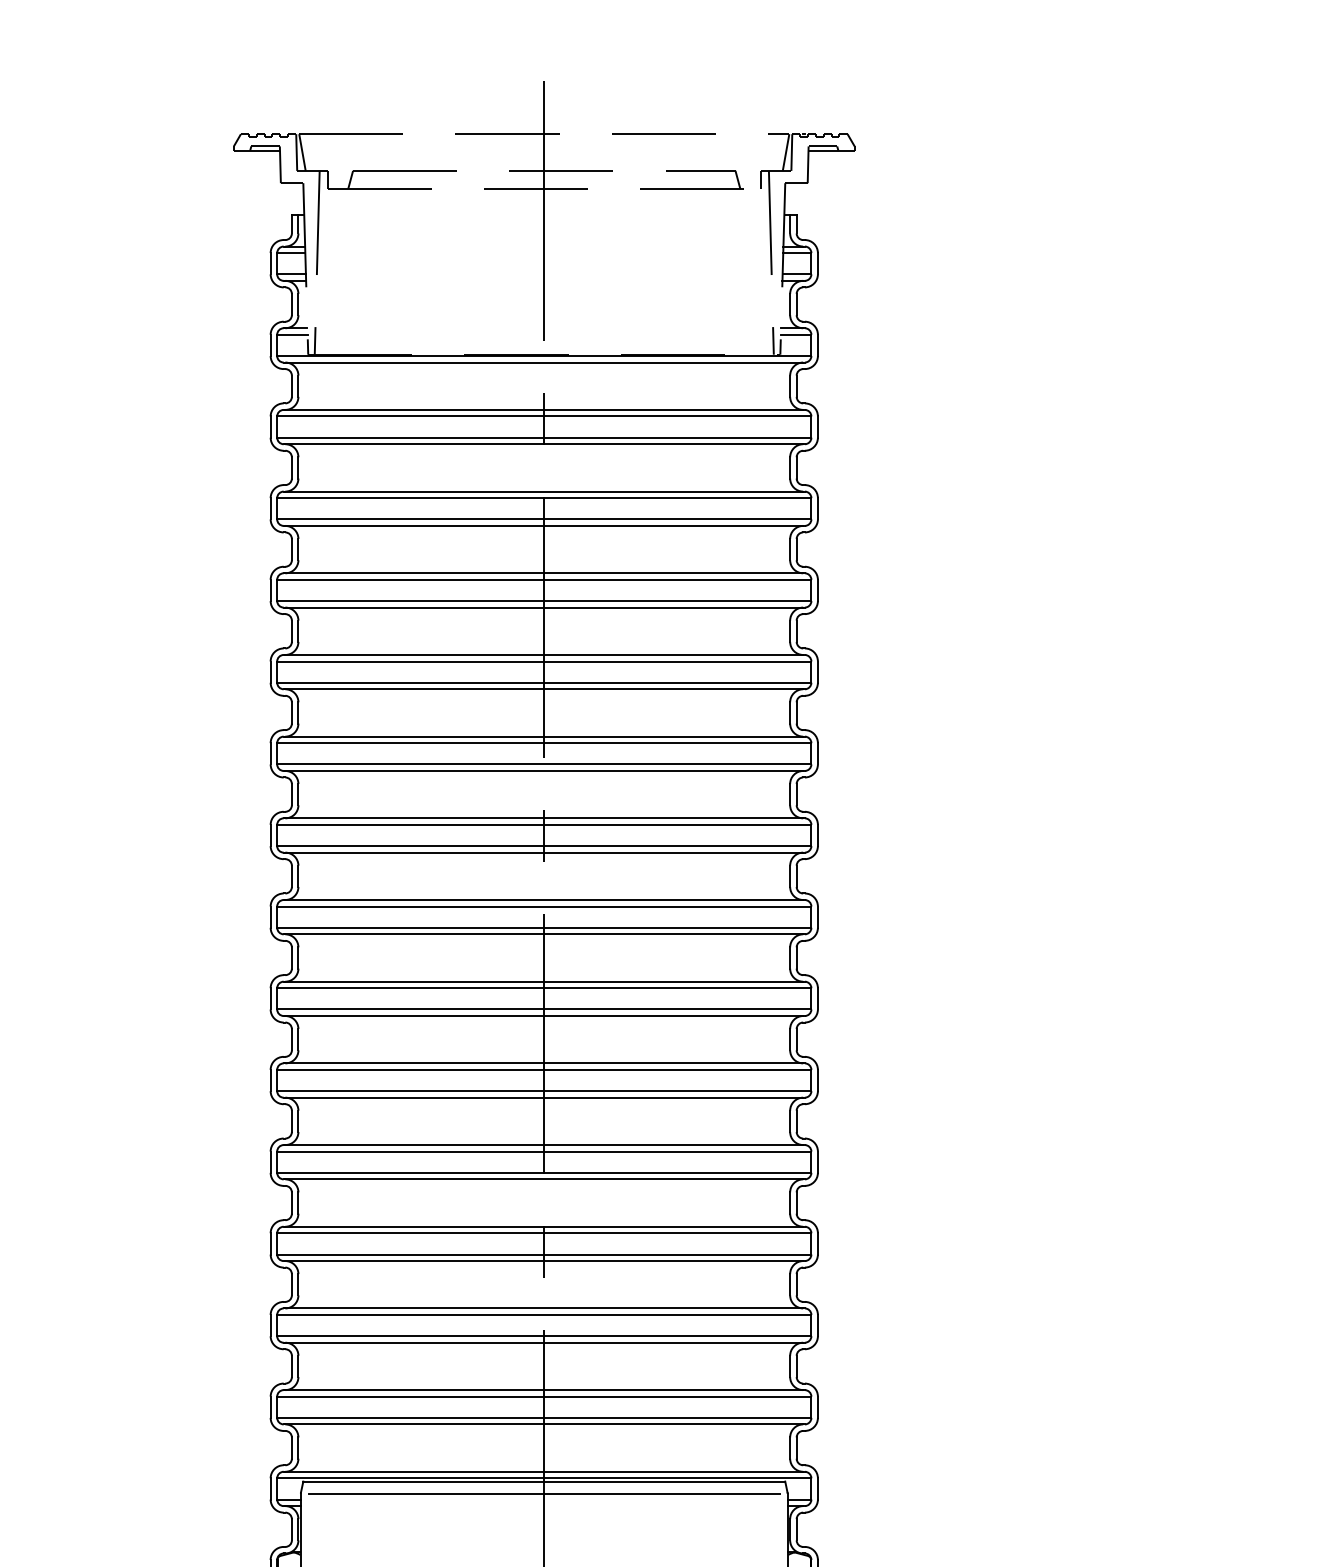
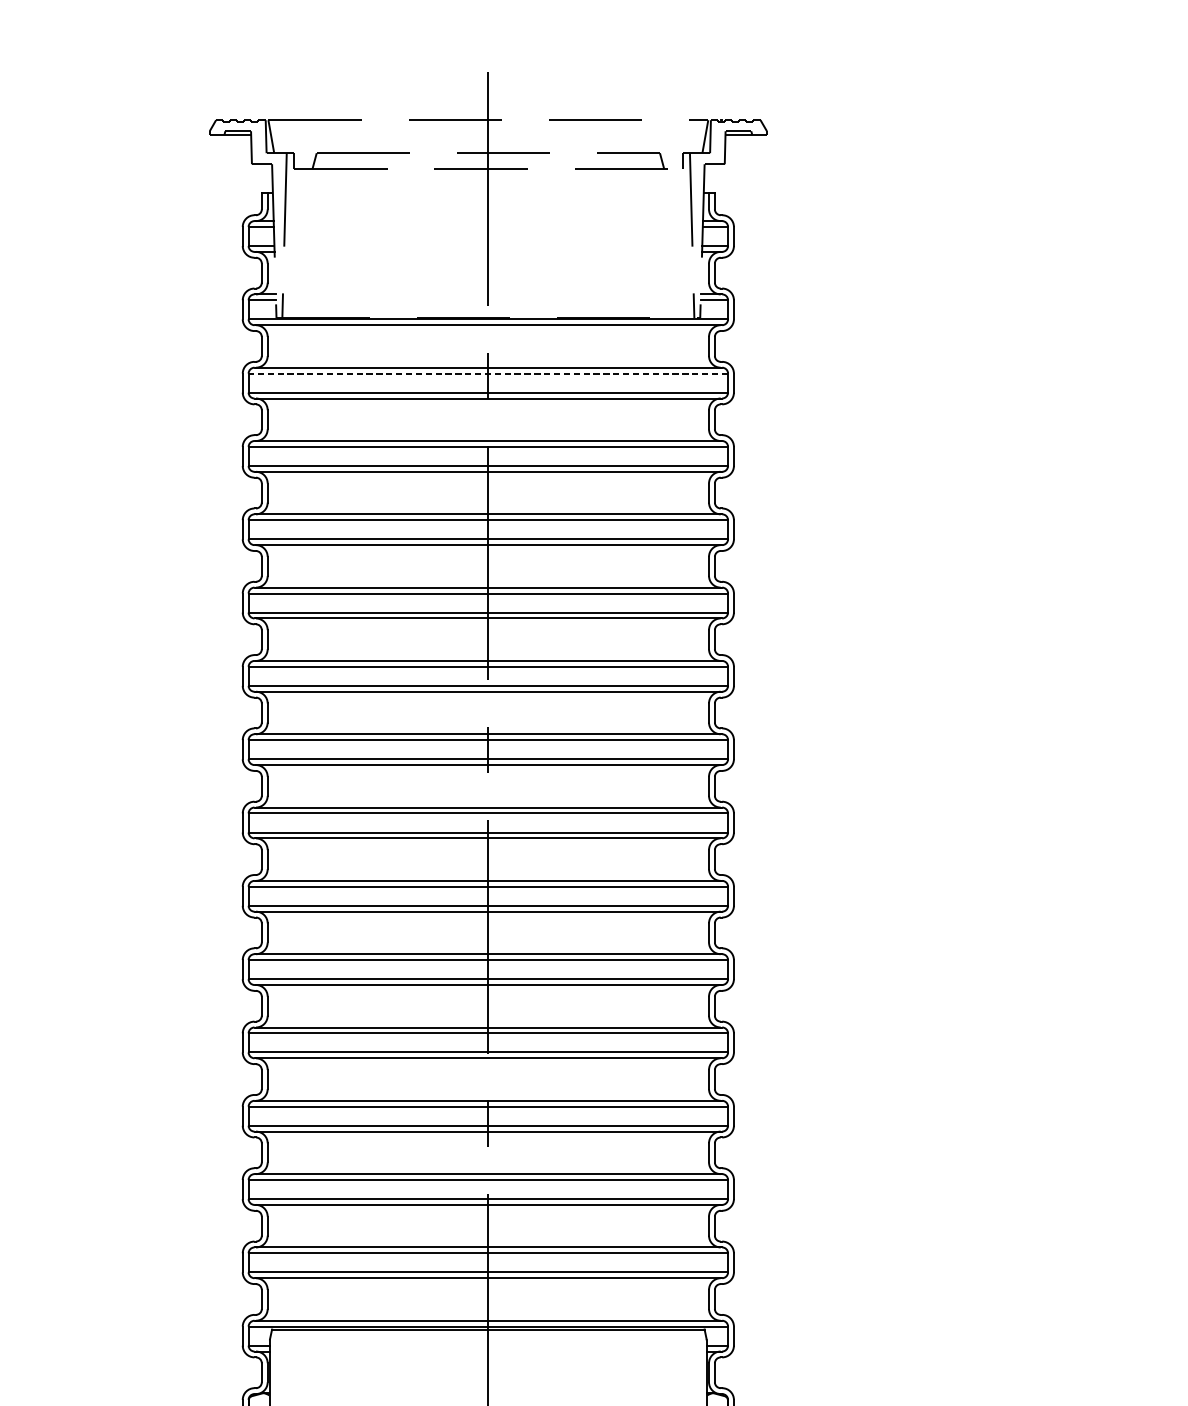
line: (543, 416) -> (487, 373), solid -> dashed
line: (544, 1493) -> (488, 1340), removed

